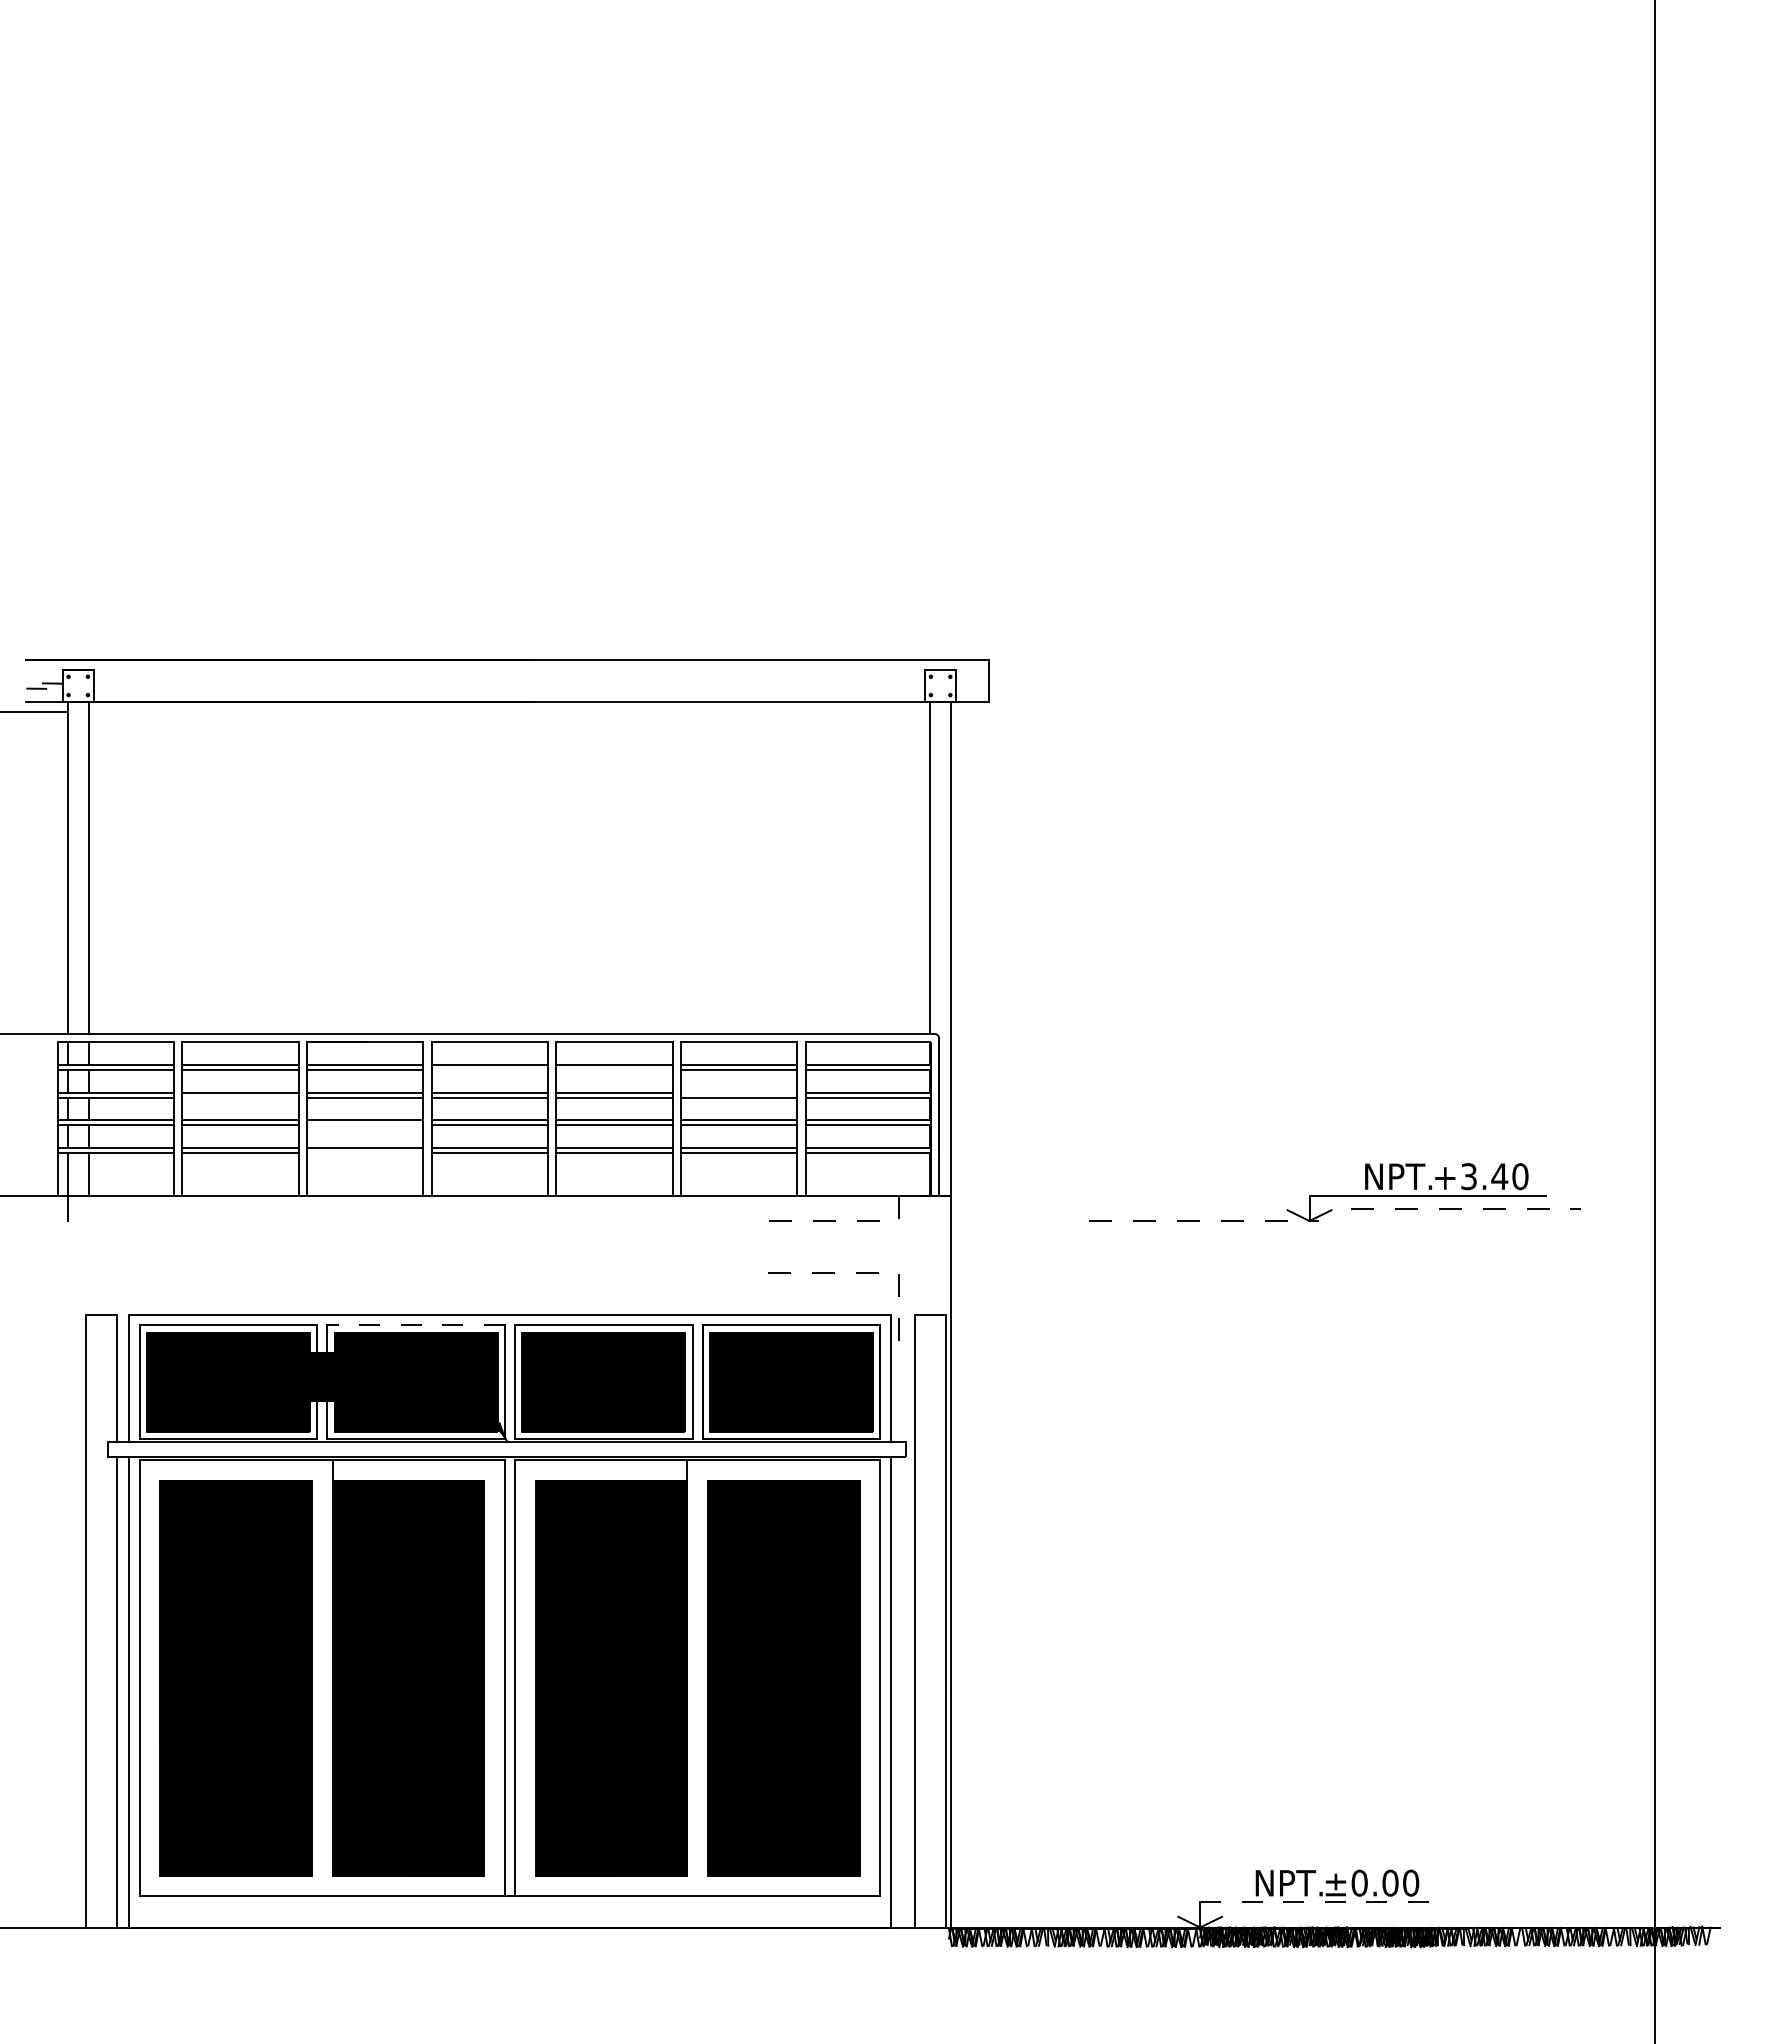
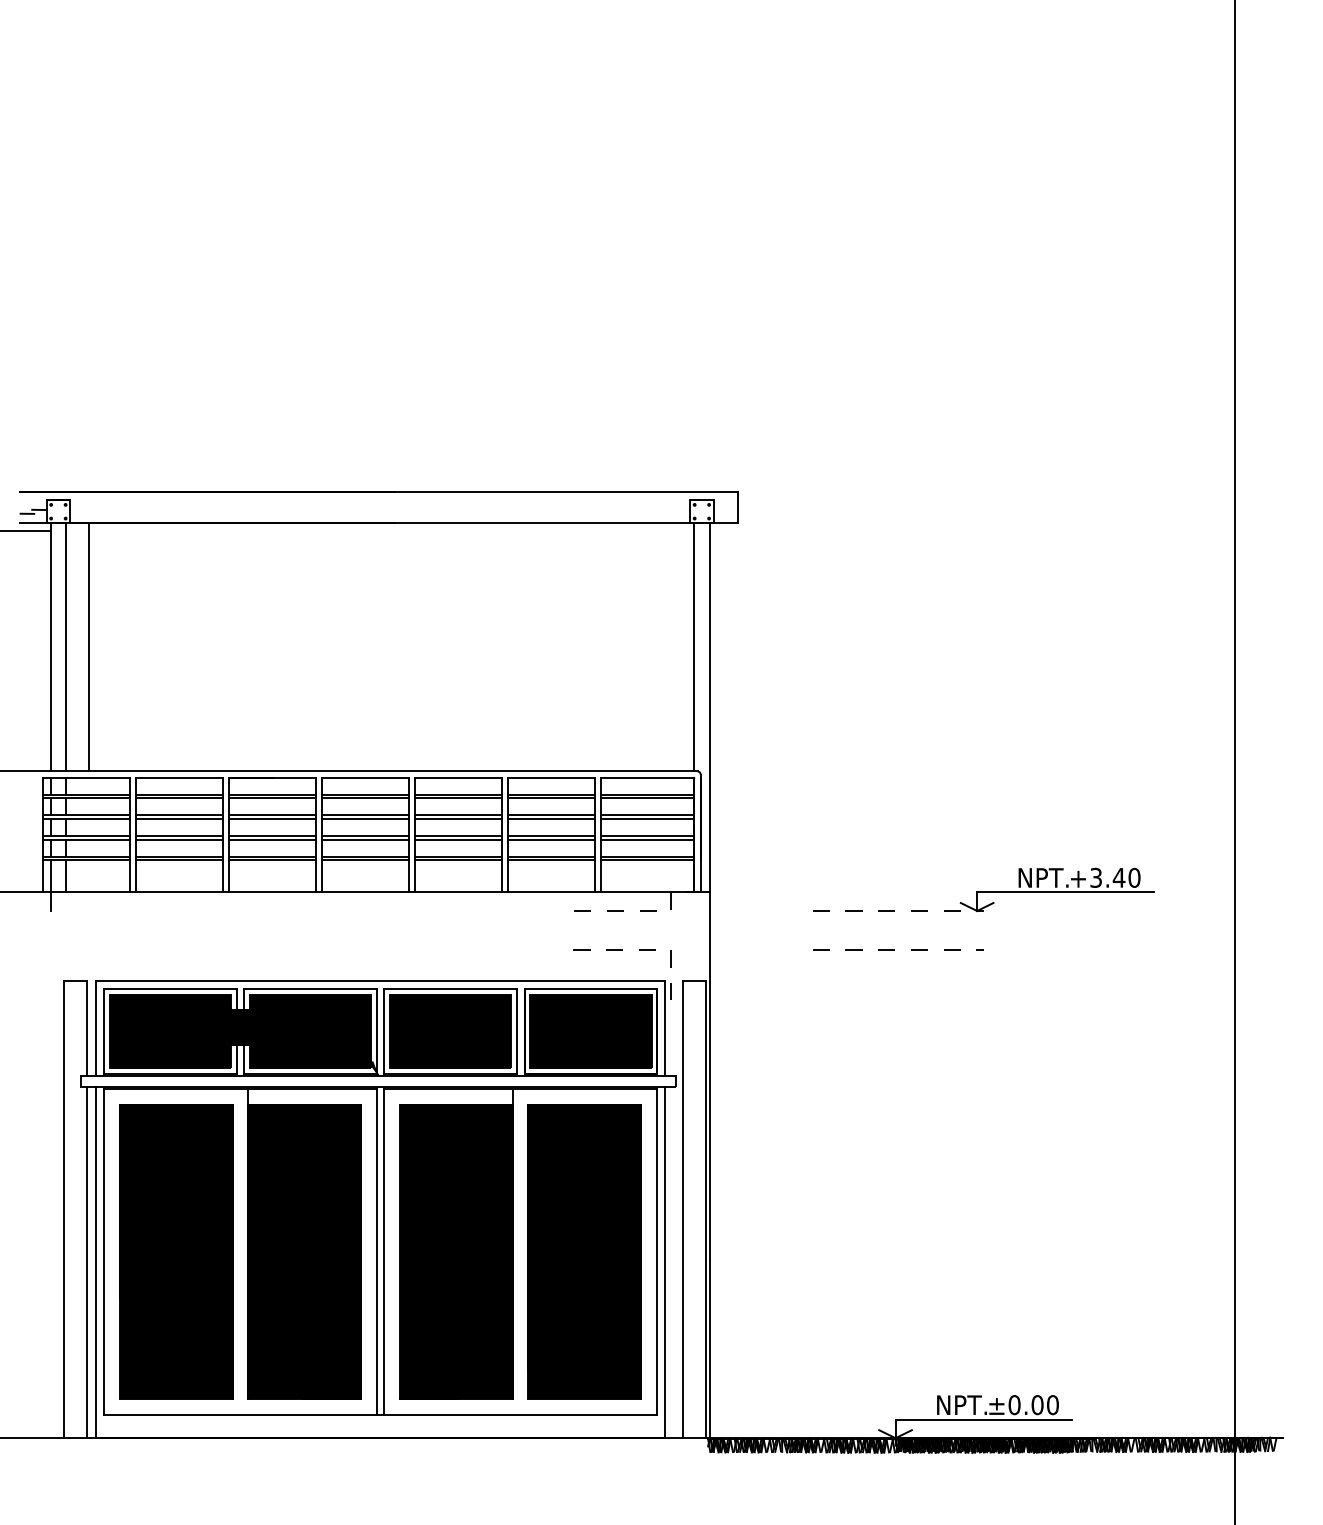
line: (119, 867) -> (89, 647), added
line: (489, 1070) -> (365, 798), added
line: (614, 1070) -> (458, 798), added
line: (738, 1092) -> (551, 815), added
line: (240, 1097) -> (179, 818), added
line: (364, 1125) -> (271, 839), added
line: (364, 1153) -> (271, 860), added
line: (1461, 1208) -> (895, 949), moved
line: (416, 1324) -> (310, 988), dashed -> solid
line: (1318, 1902) -> (983, 1419), dashed -> solid

